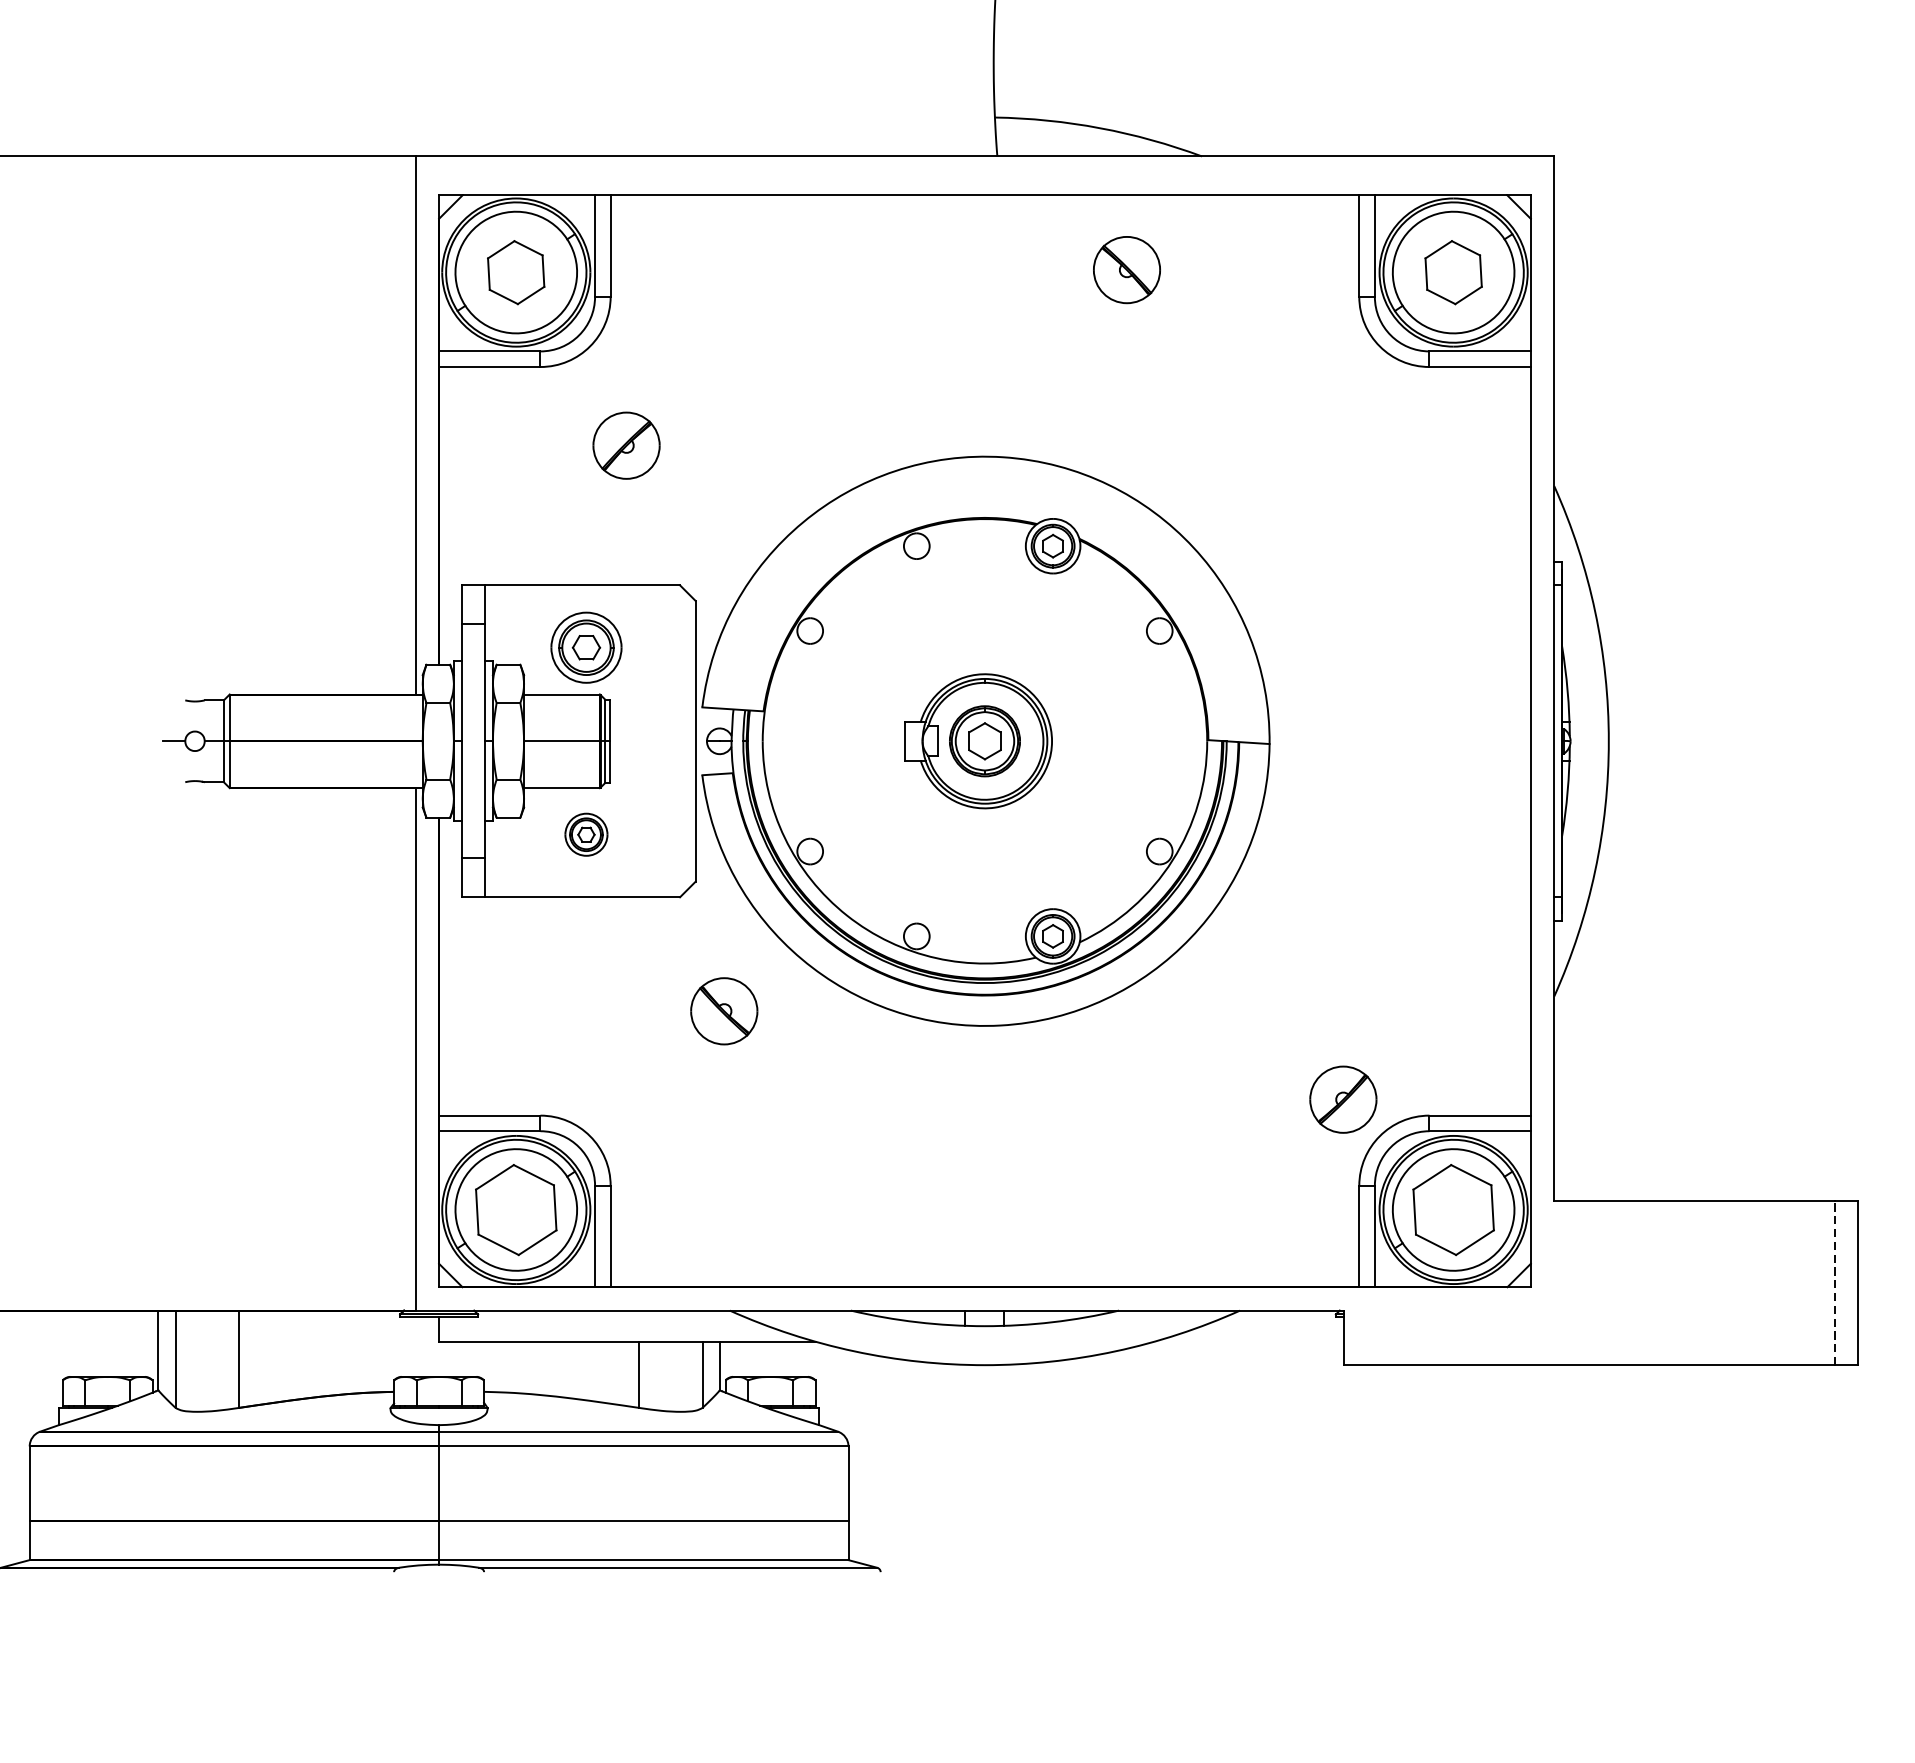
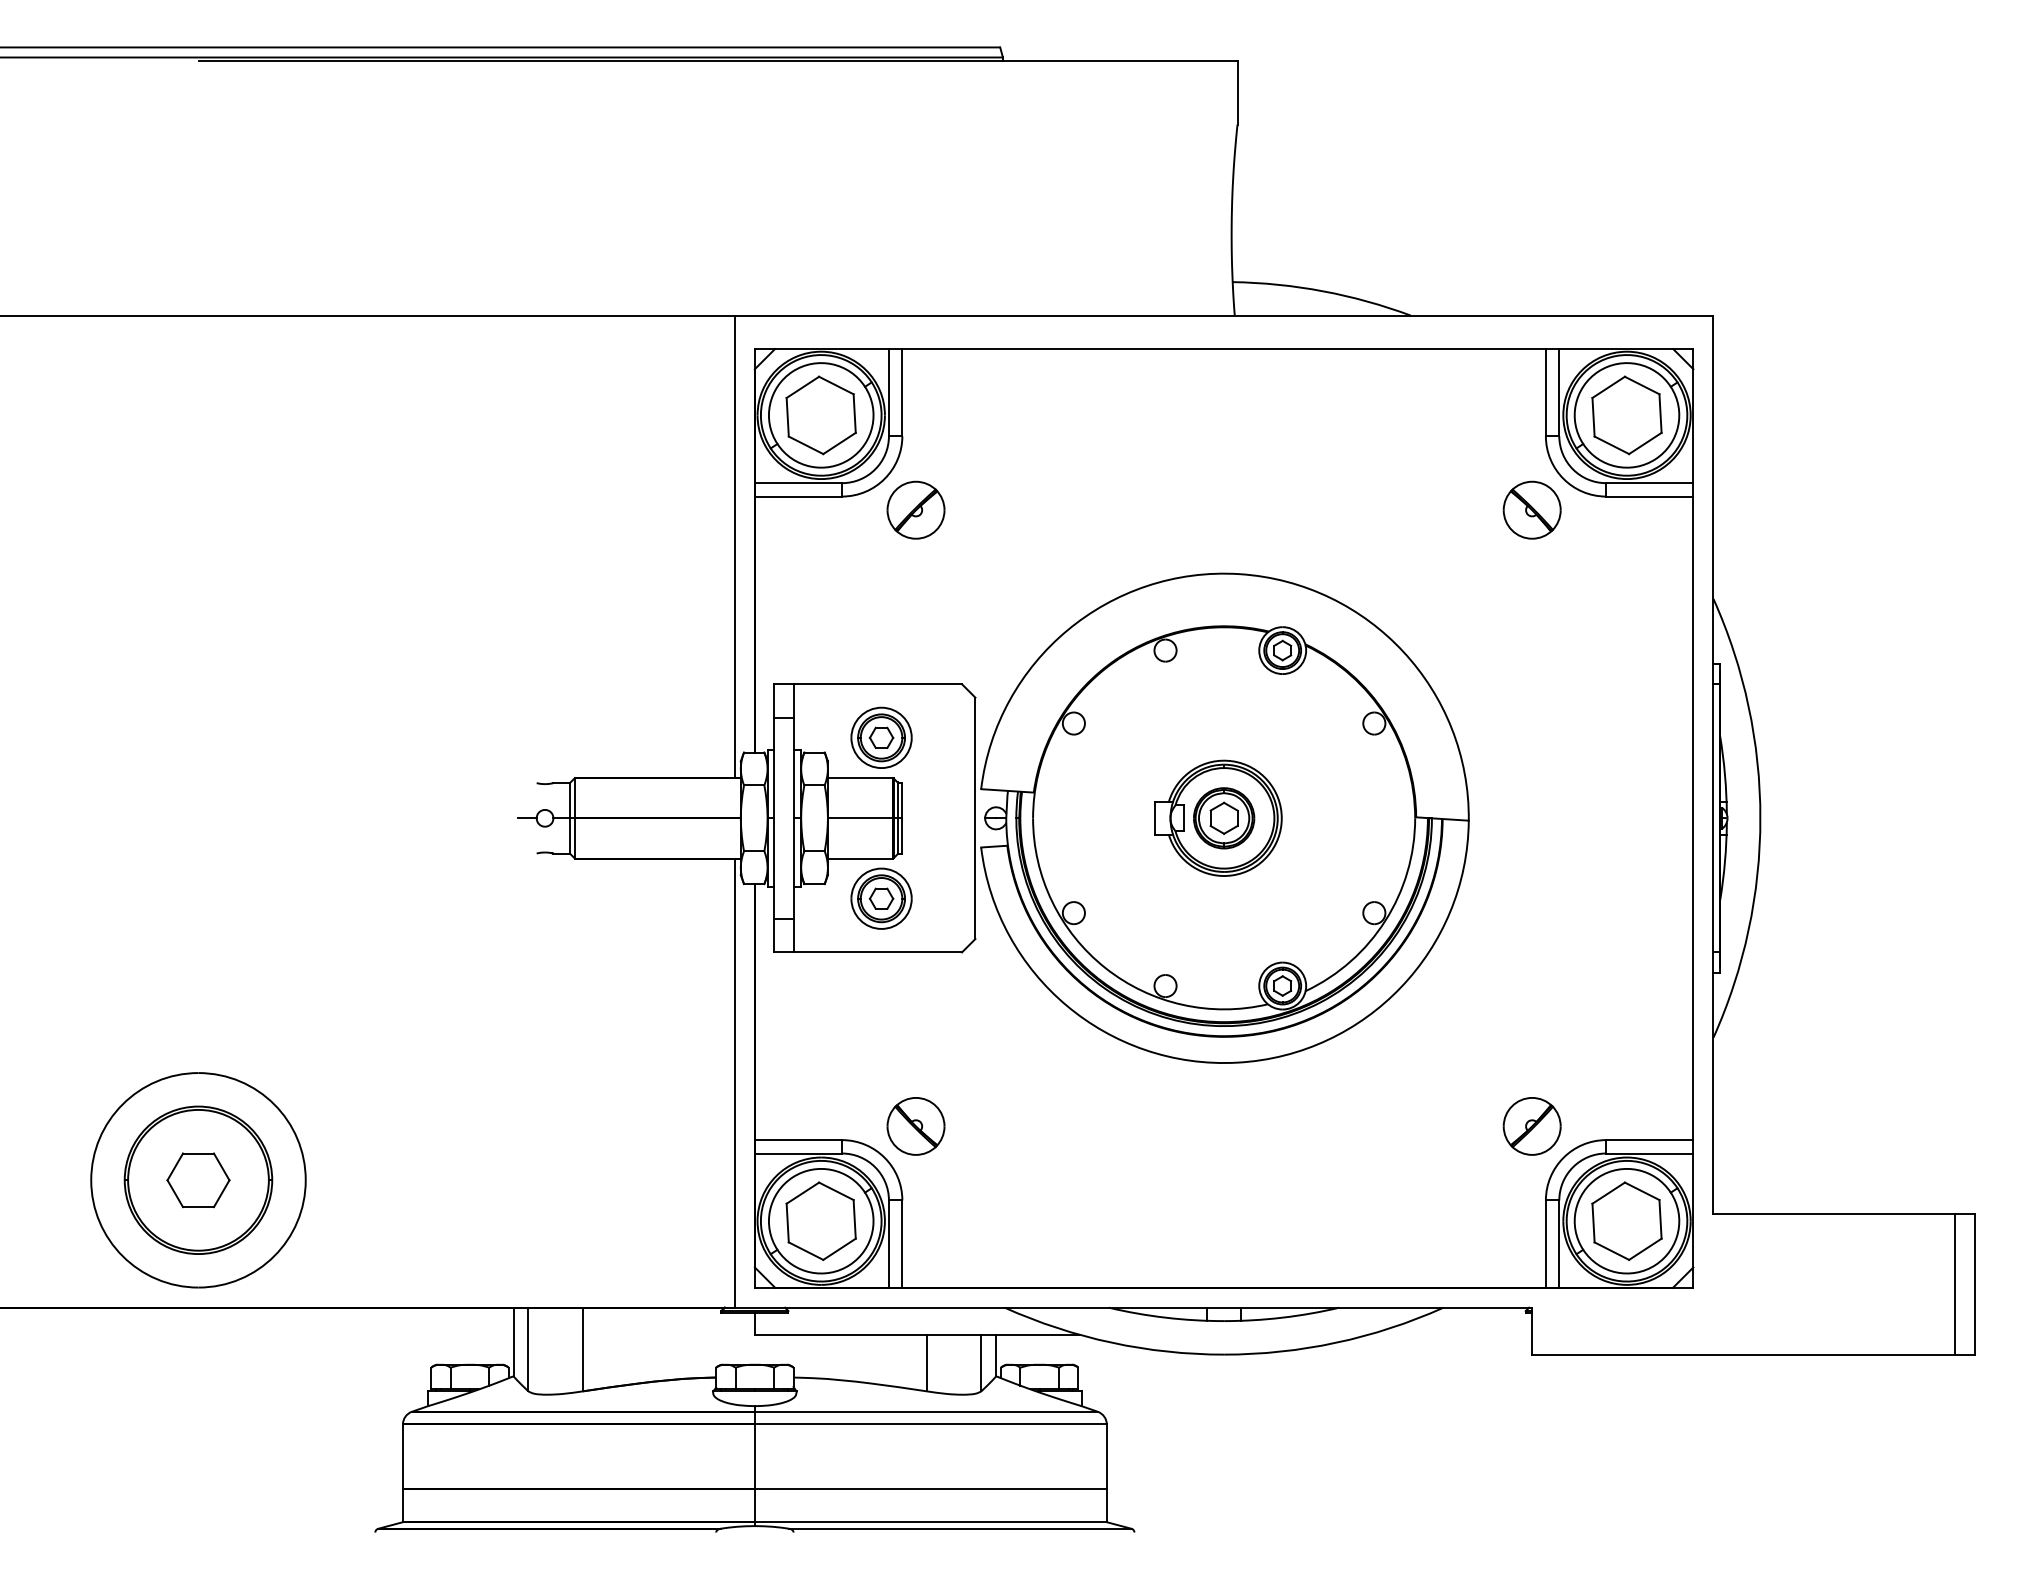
part: (1126, 269) -> (1531, 509), moved
part: (515, 272) -> (820, 415), size x1.43
part: (1453, 272) -> (1626, 415), size x1.43
part: (625, 444) -> (915, 509), moved
part: (586, 834) -> (881, 898), size x1.67
part: (723, 1011) -> (915, 1126), moved
line: (1834, 1282) -> (1954, 1283), dashed -> solid

